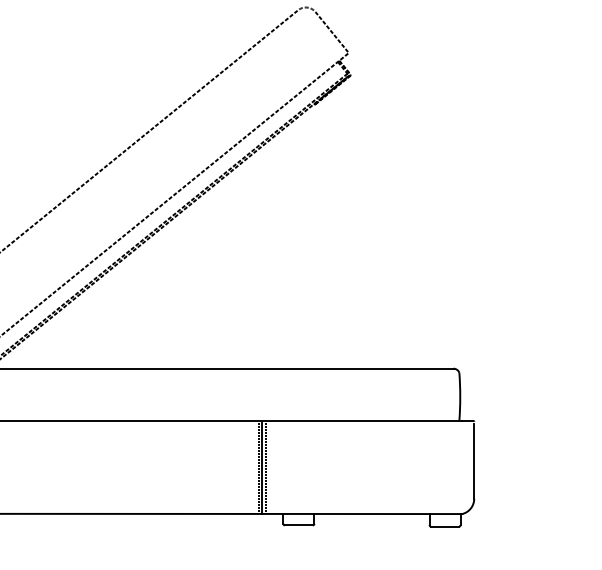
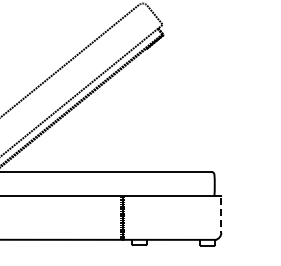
line: (474, 461) -> (221, 215), solid -> dashed

